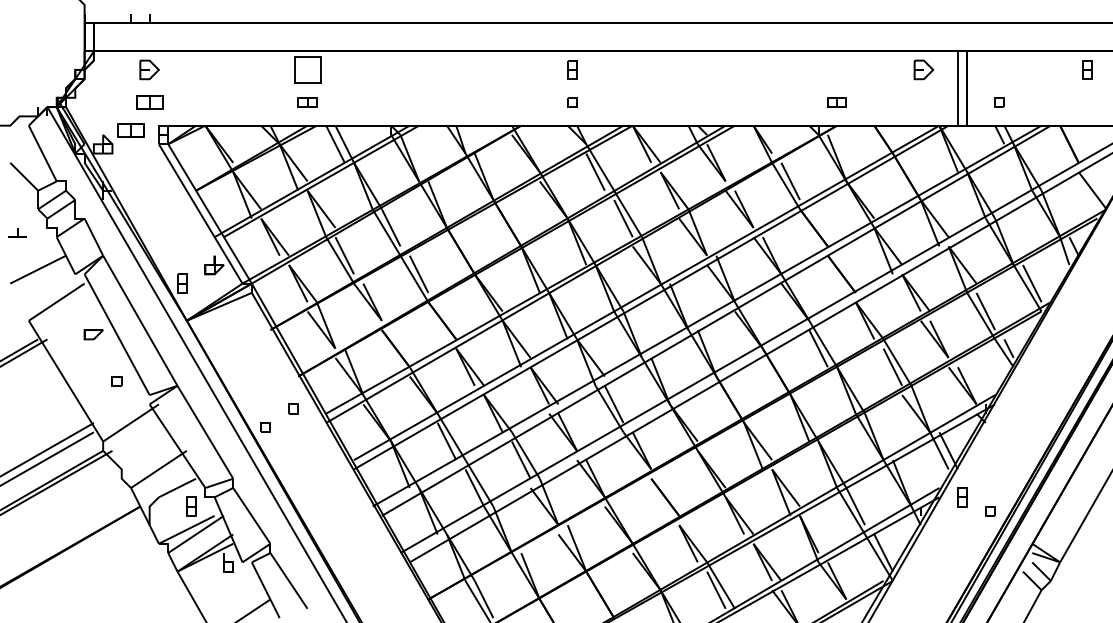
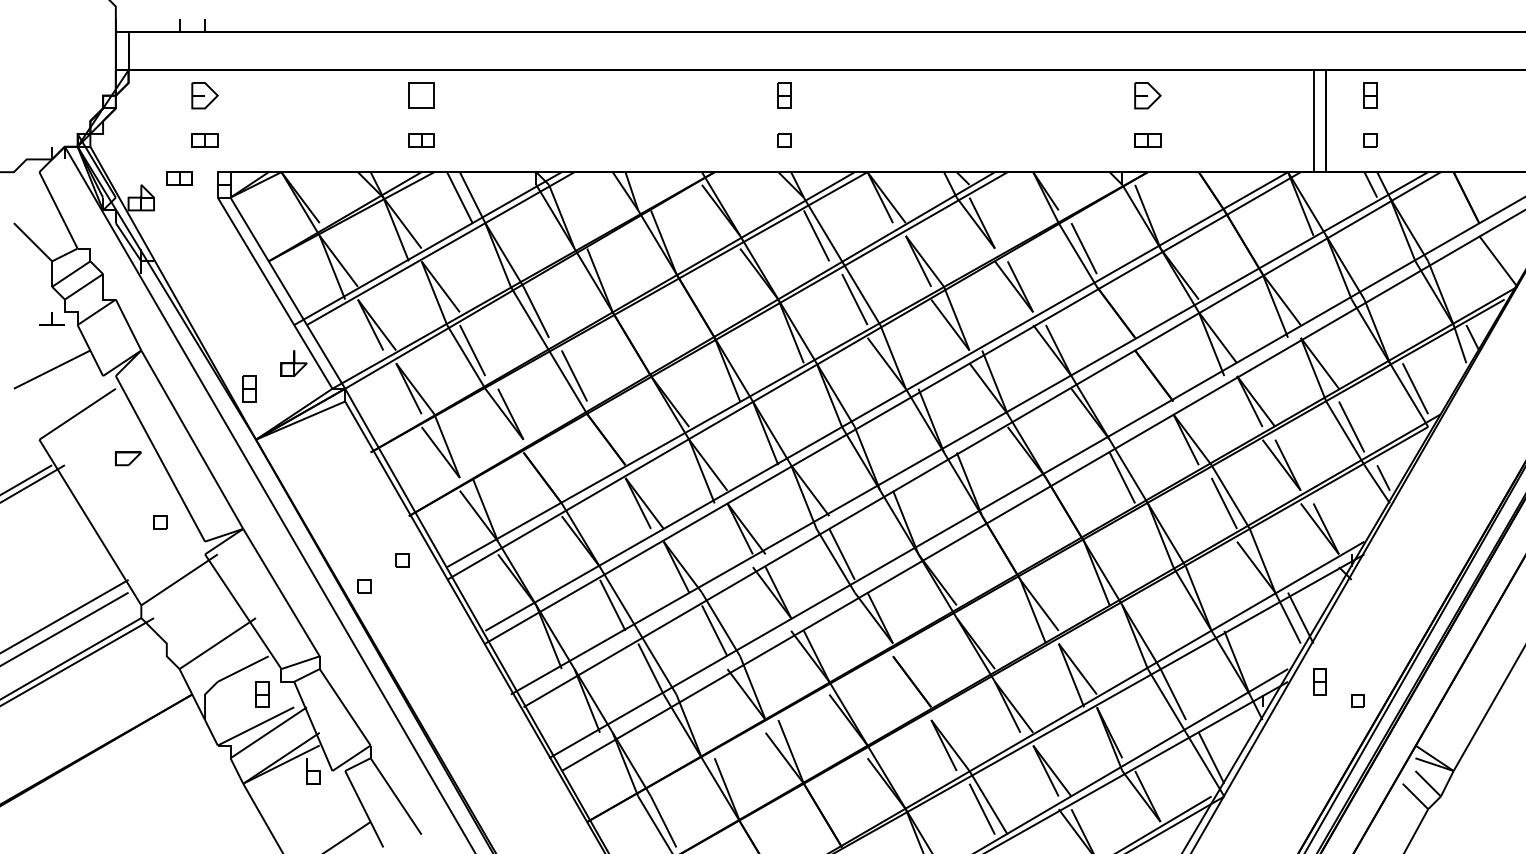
part: (307, 69) -> (421, 95), size x0.71
part: (923, 69) -> (1147, 95), moved
part: (1086, 69) -> (1370, 95), moved
part: (149, 102) -> (204, 140), size x0.71
part: (131, 130) -> (179, 178), size x0.71
part: (17, 232) -> (51, 318), moved

